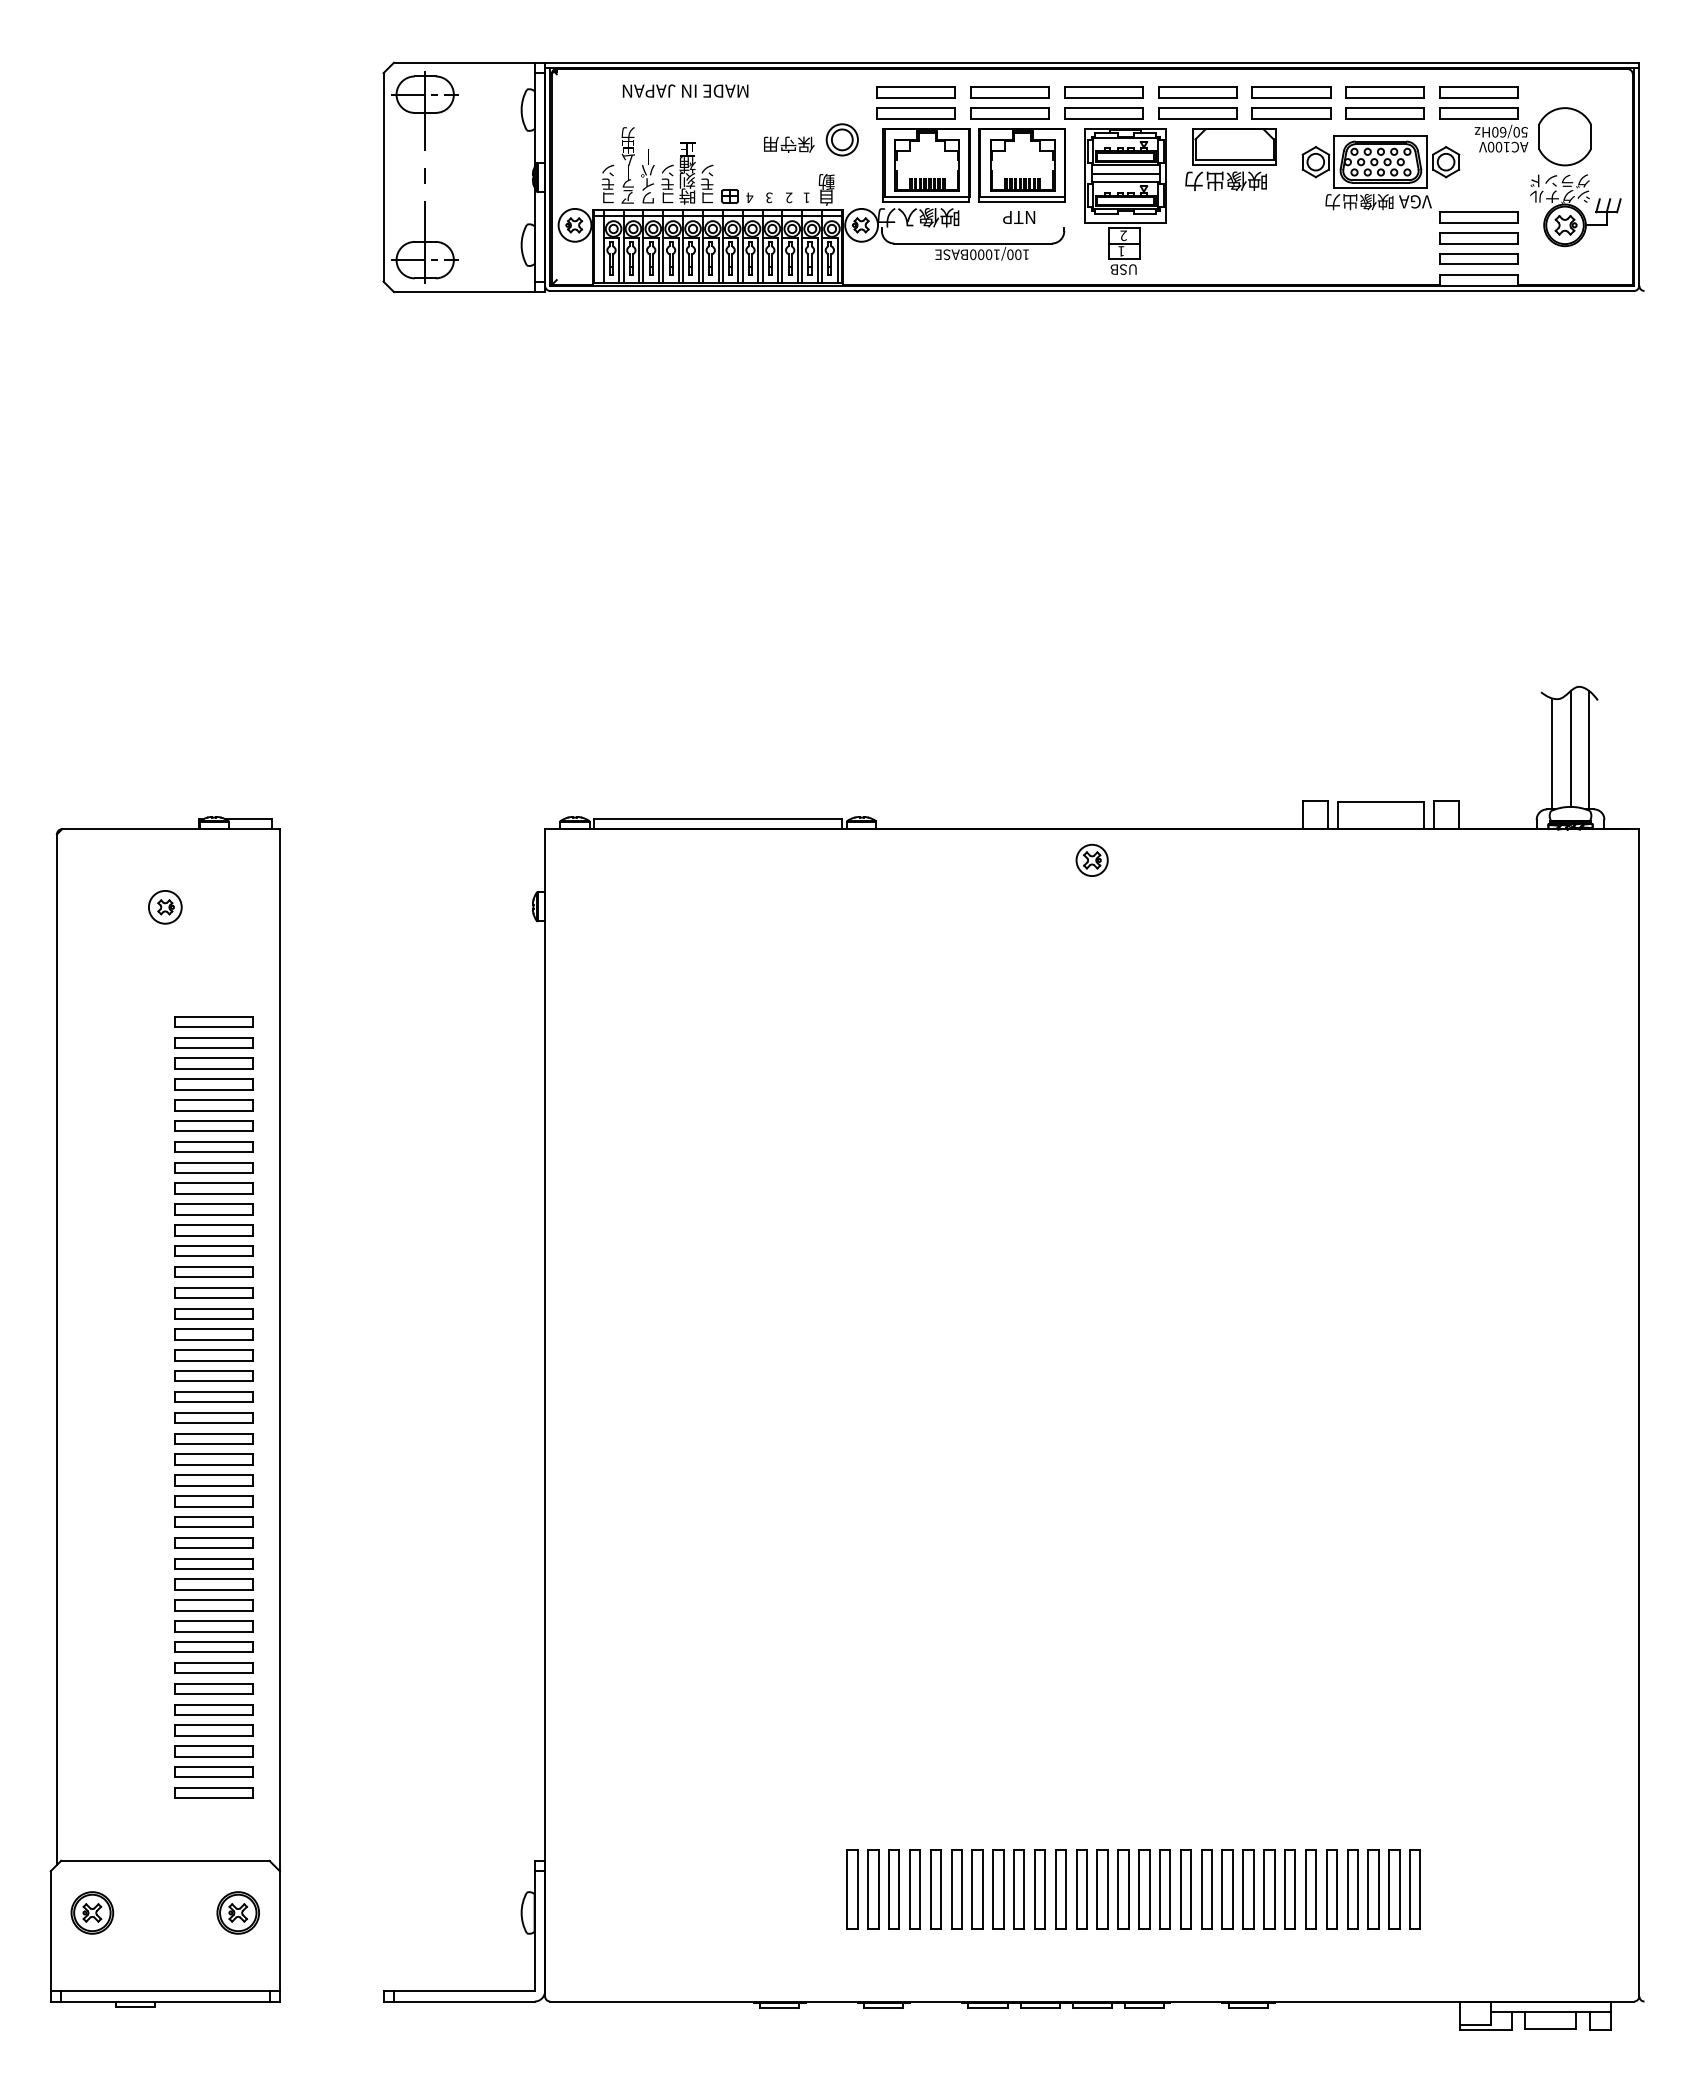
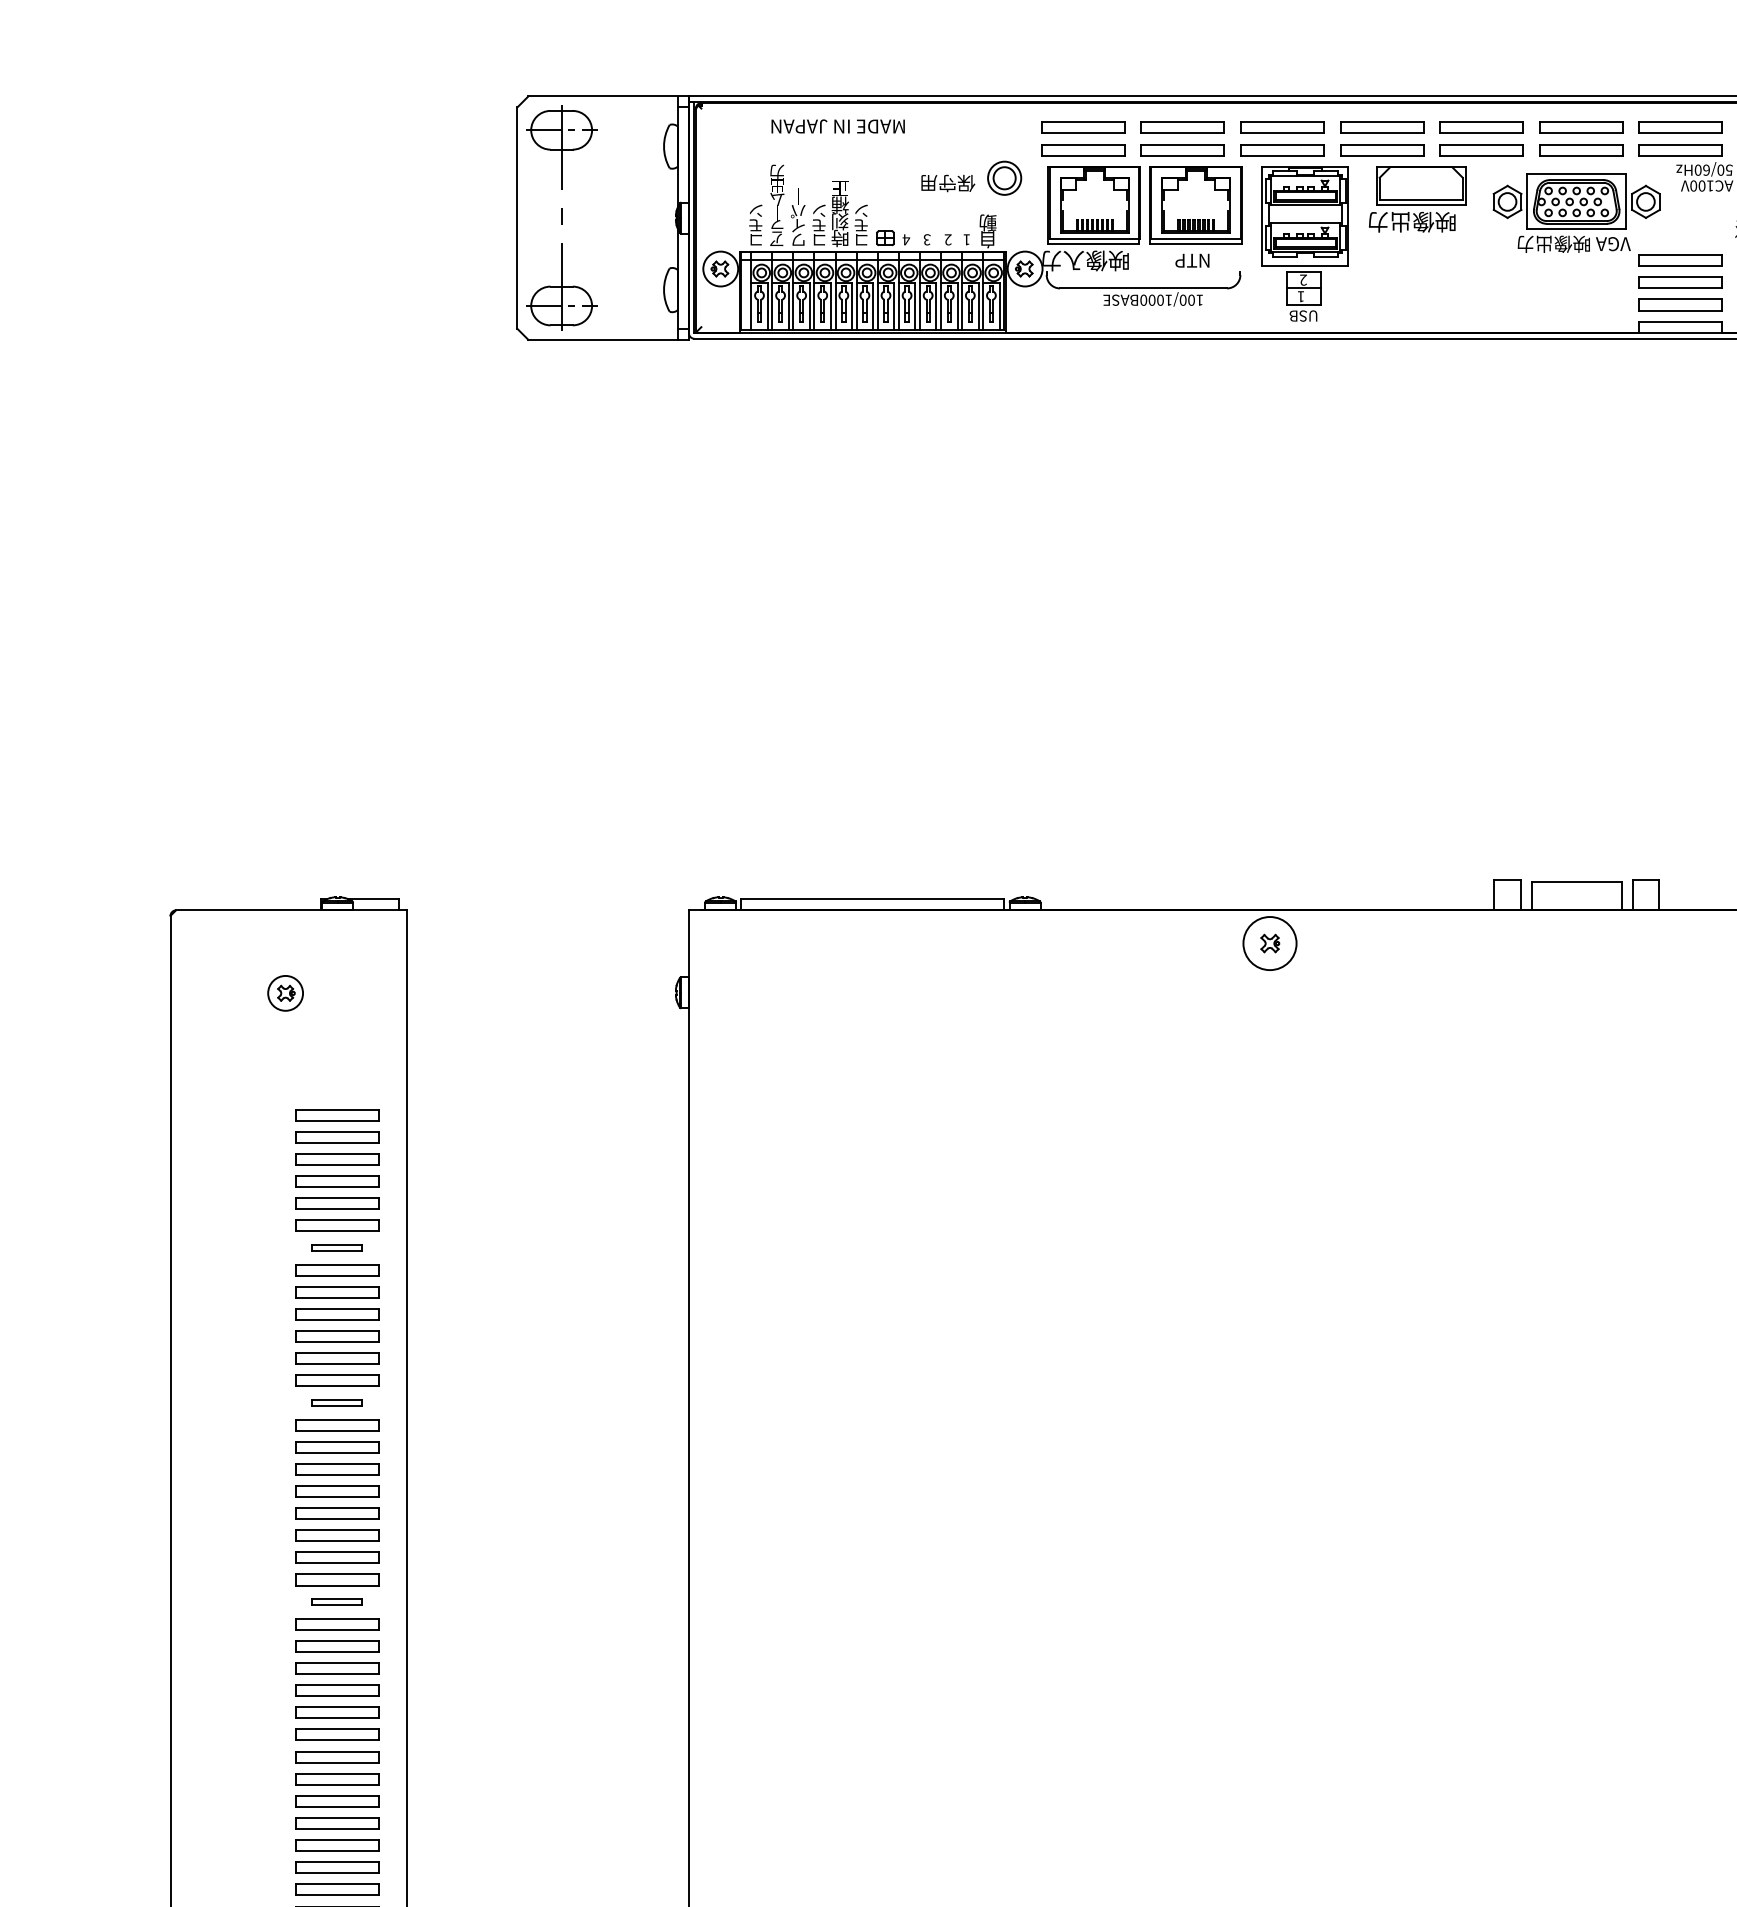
line: (1125, 173) -> (1305, 213), removed
circle: (1091, 860) -> (1269, 943), size x1.6
part: (213, 1146) -> (336, 1247), size x0.6
part: (213, 1292) -> (336, 1402), size x0.6
part: (213, 1480) -> (336, 1602), size x0.6

